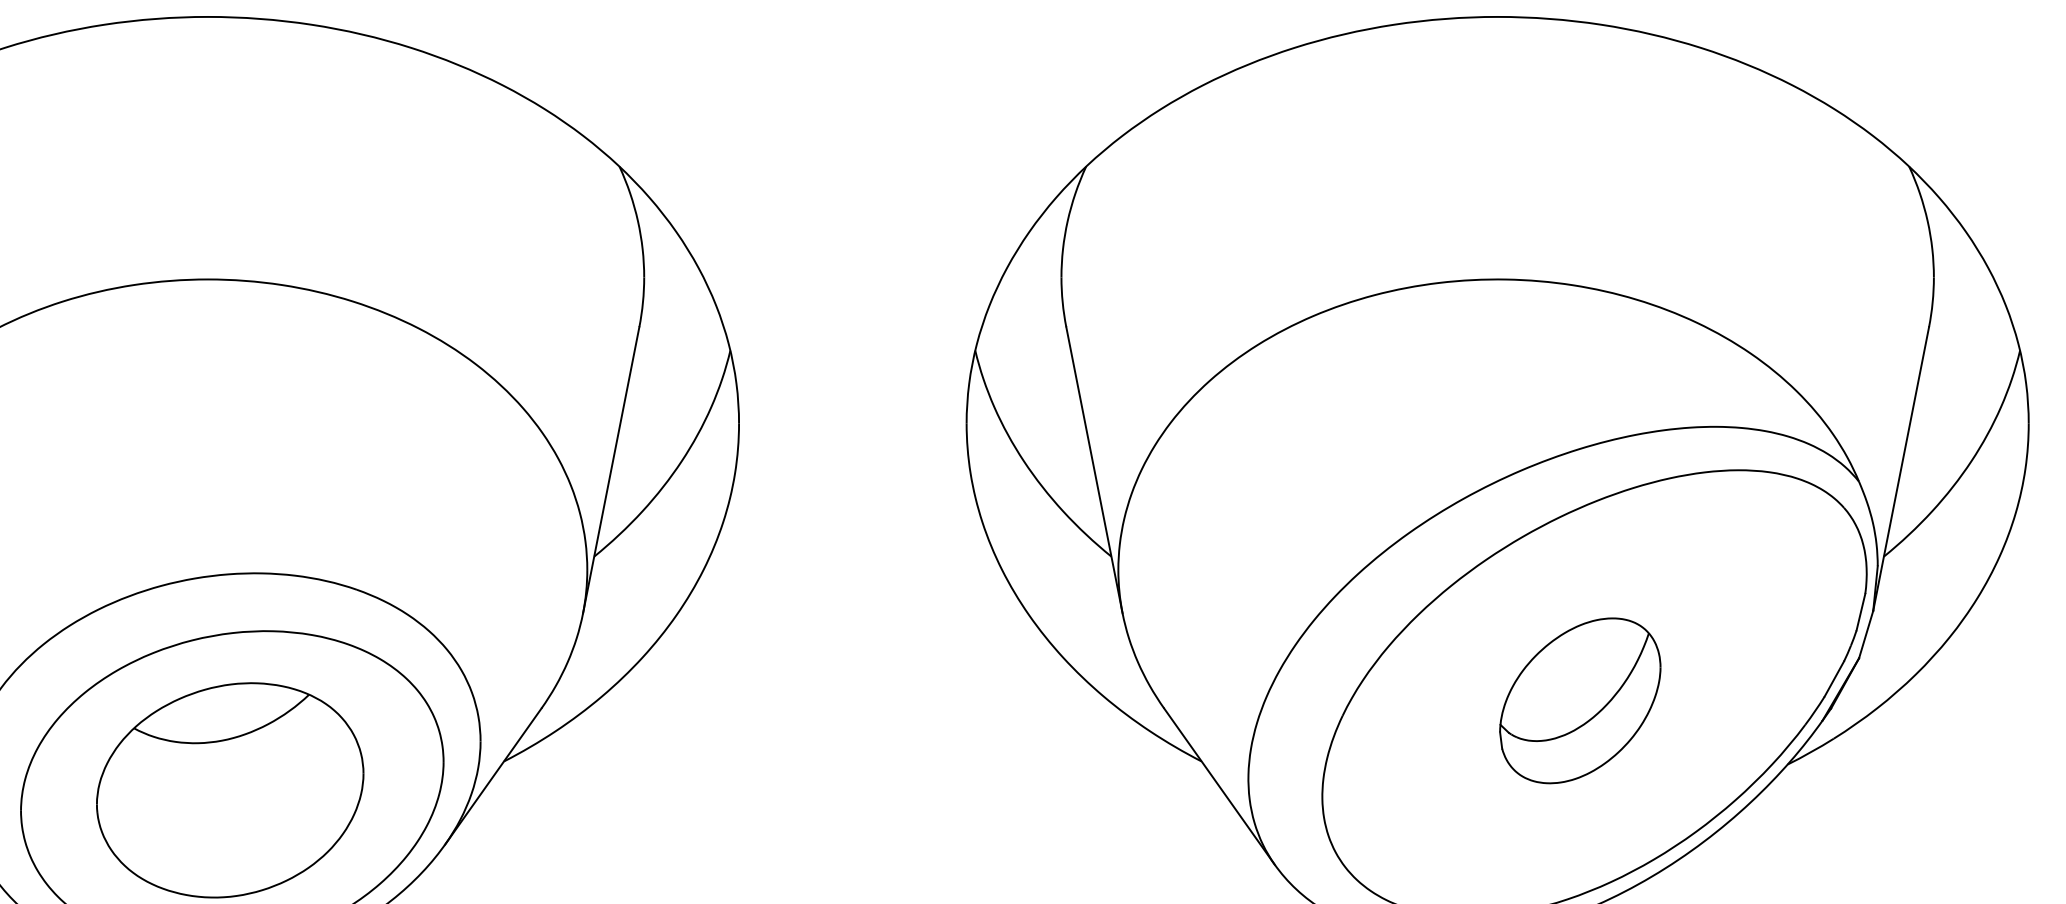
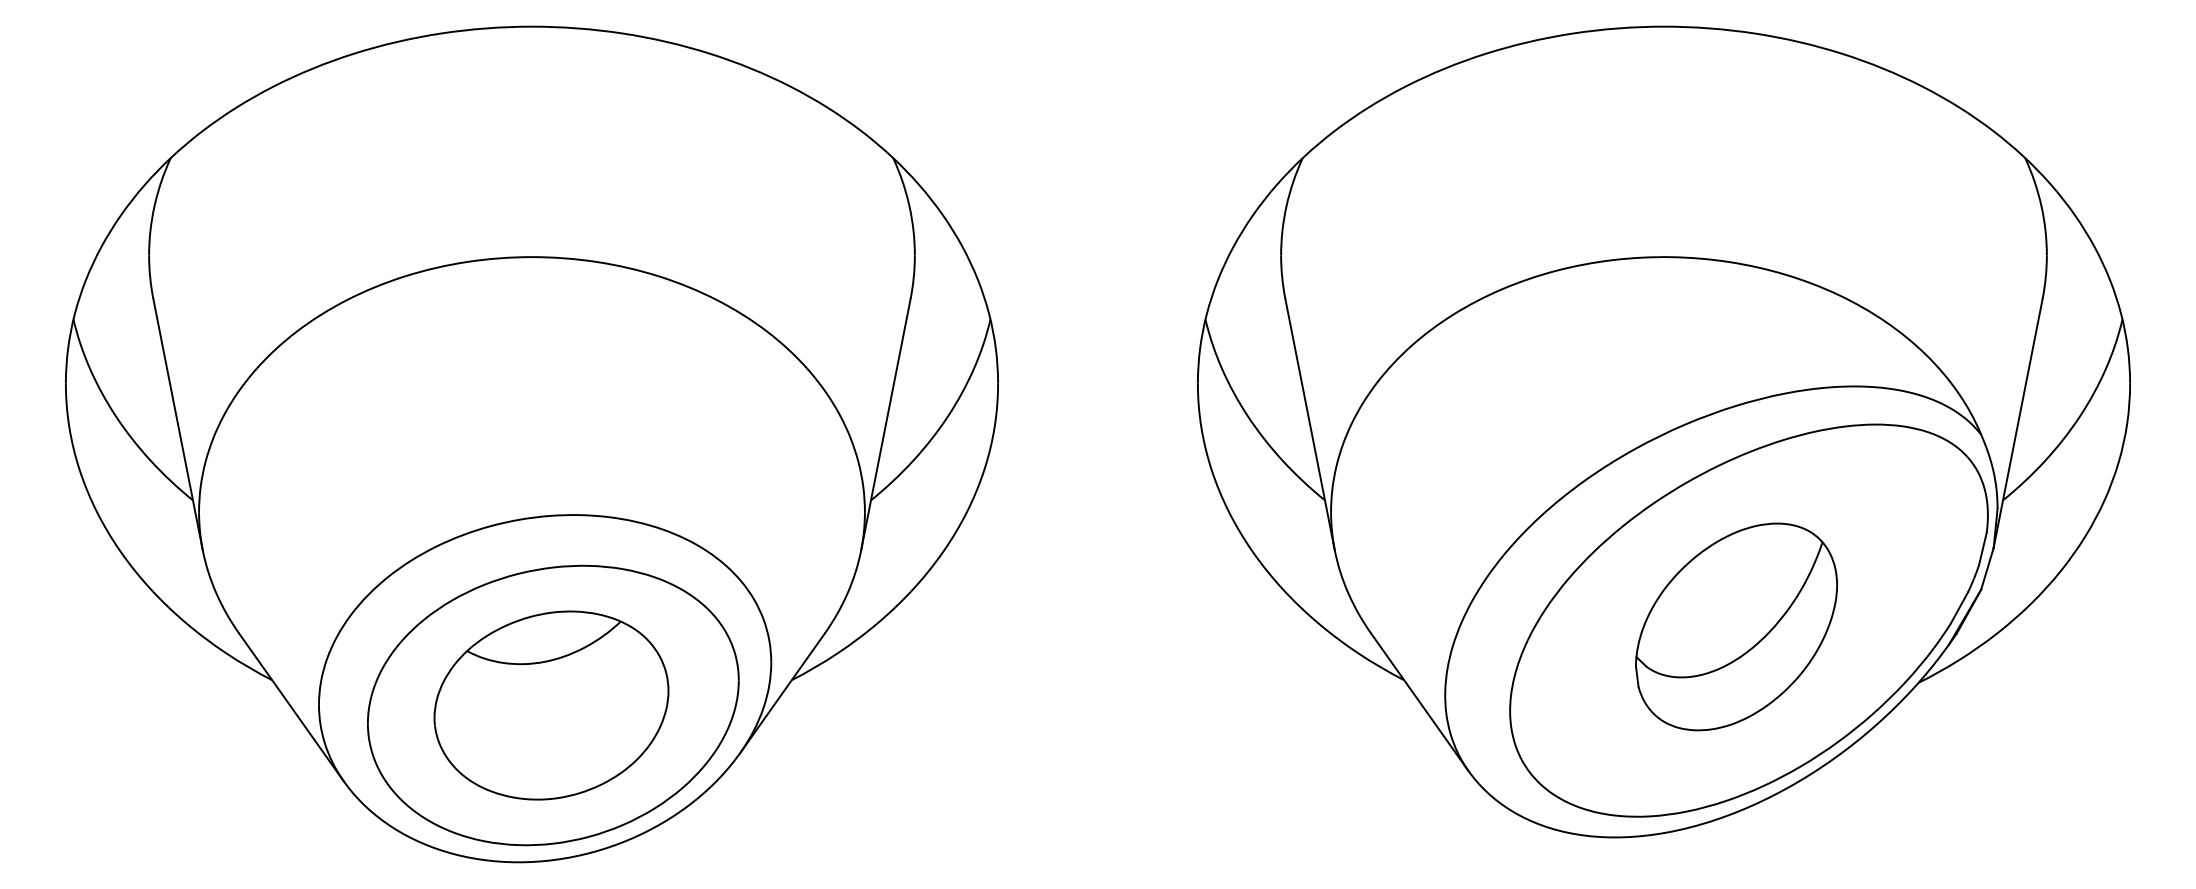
part: (1580, 700) -> (1736, 626), size x1.43

